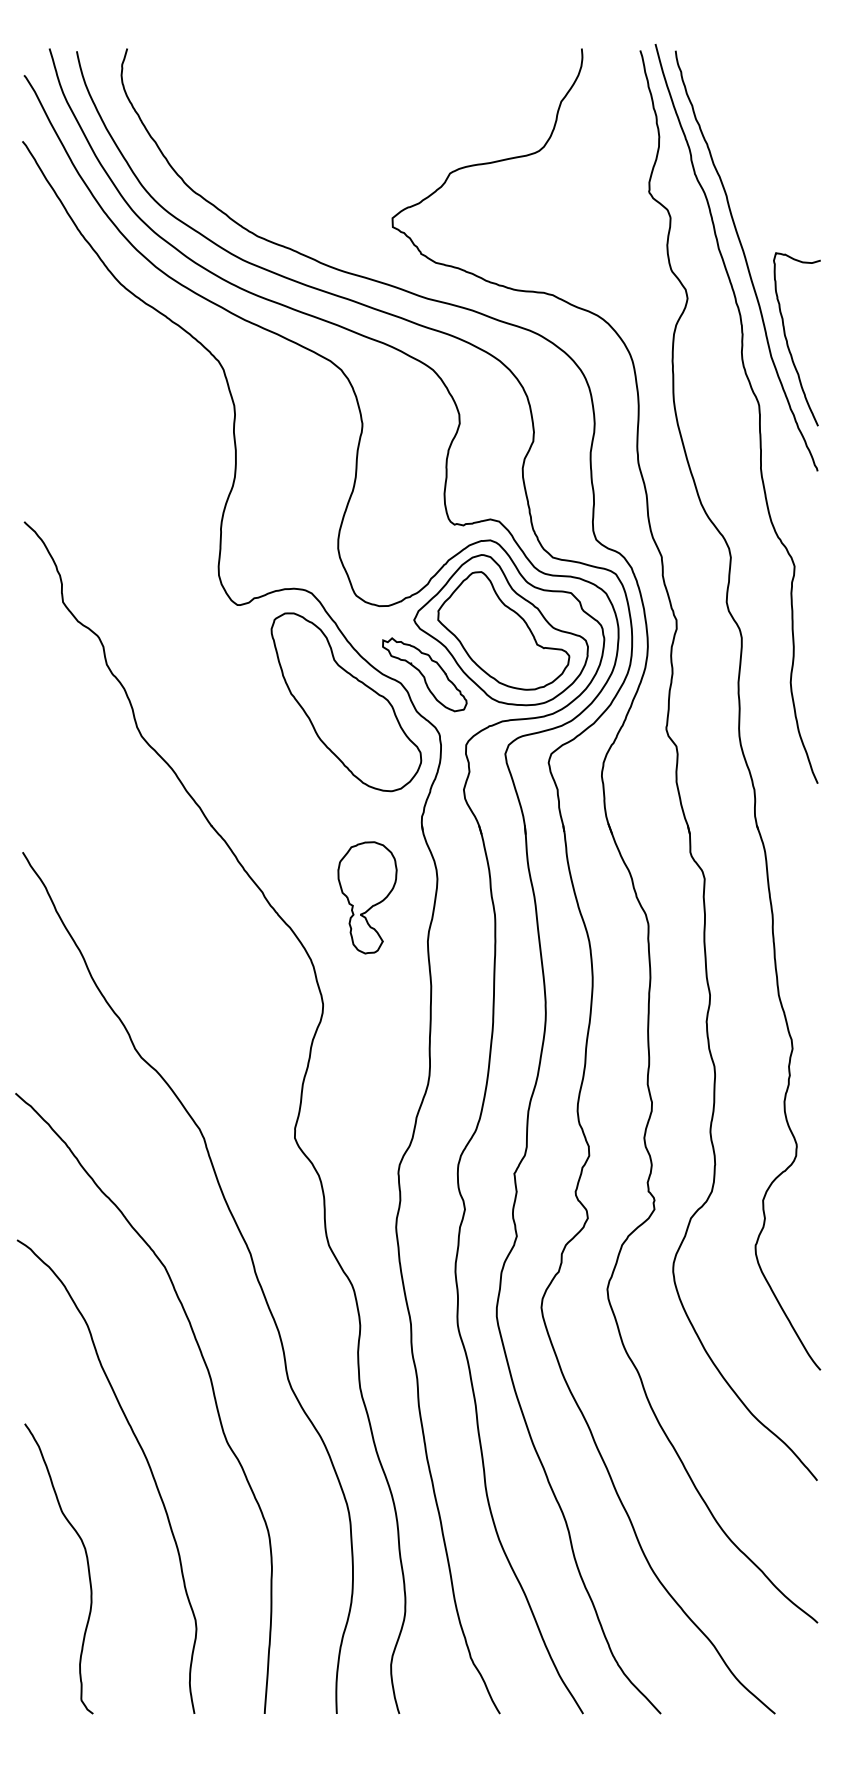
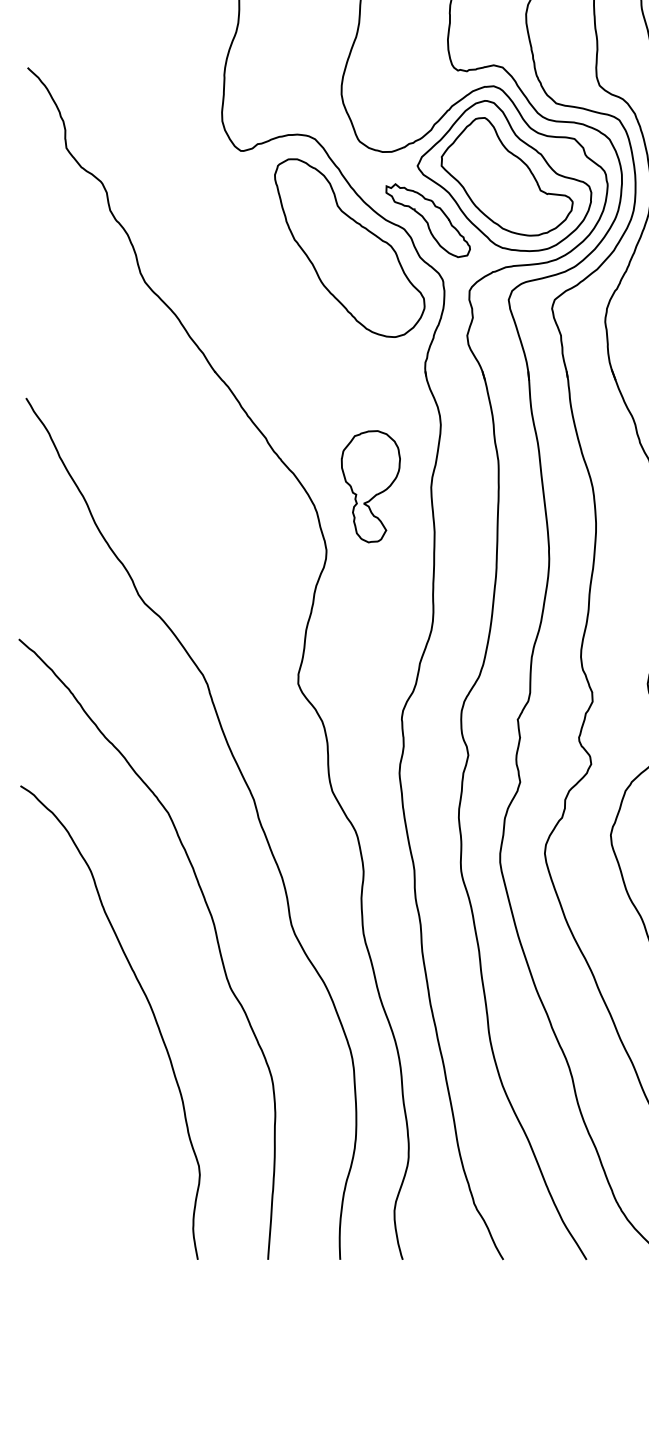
part: (367, 897) -> (370, 486), moved
curve: (86, 1561) -> (89, 1107), removed

